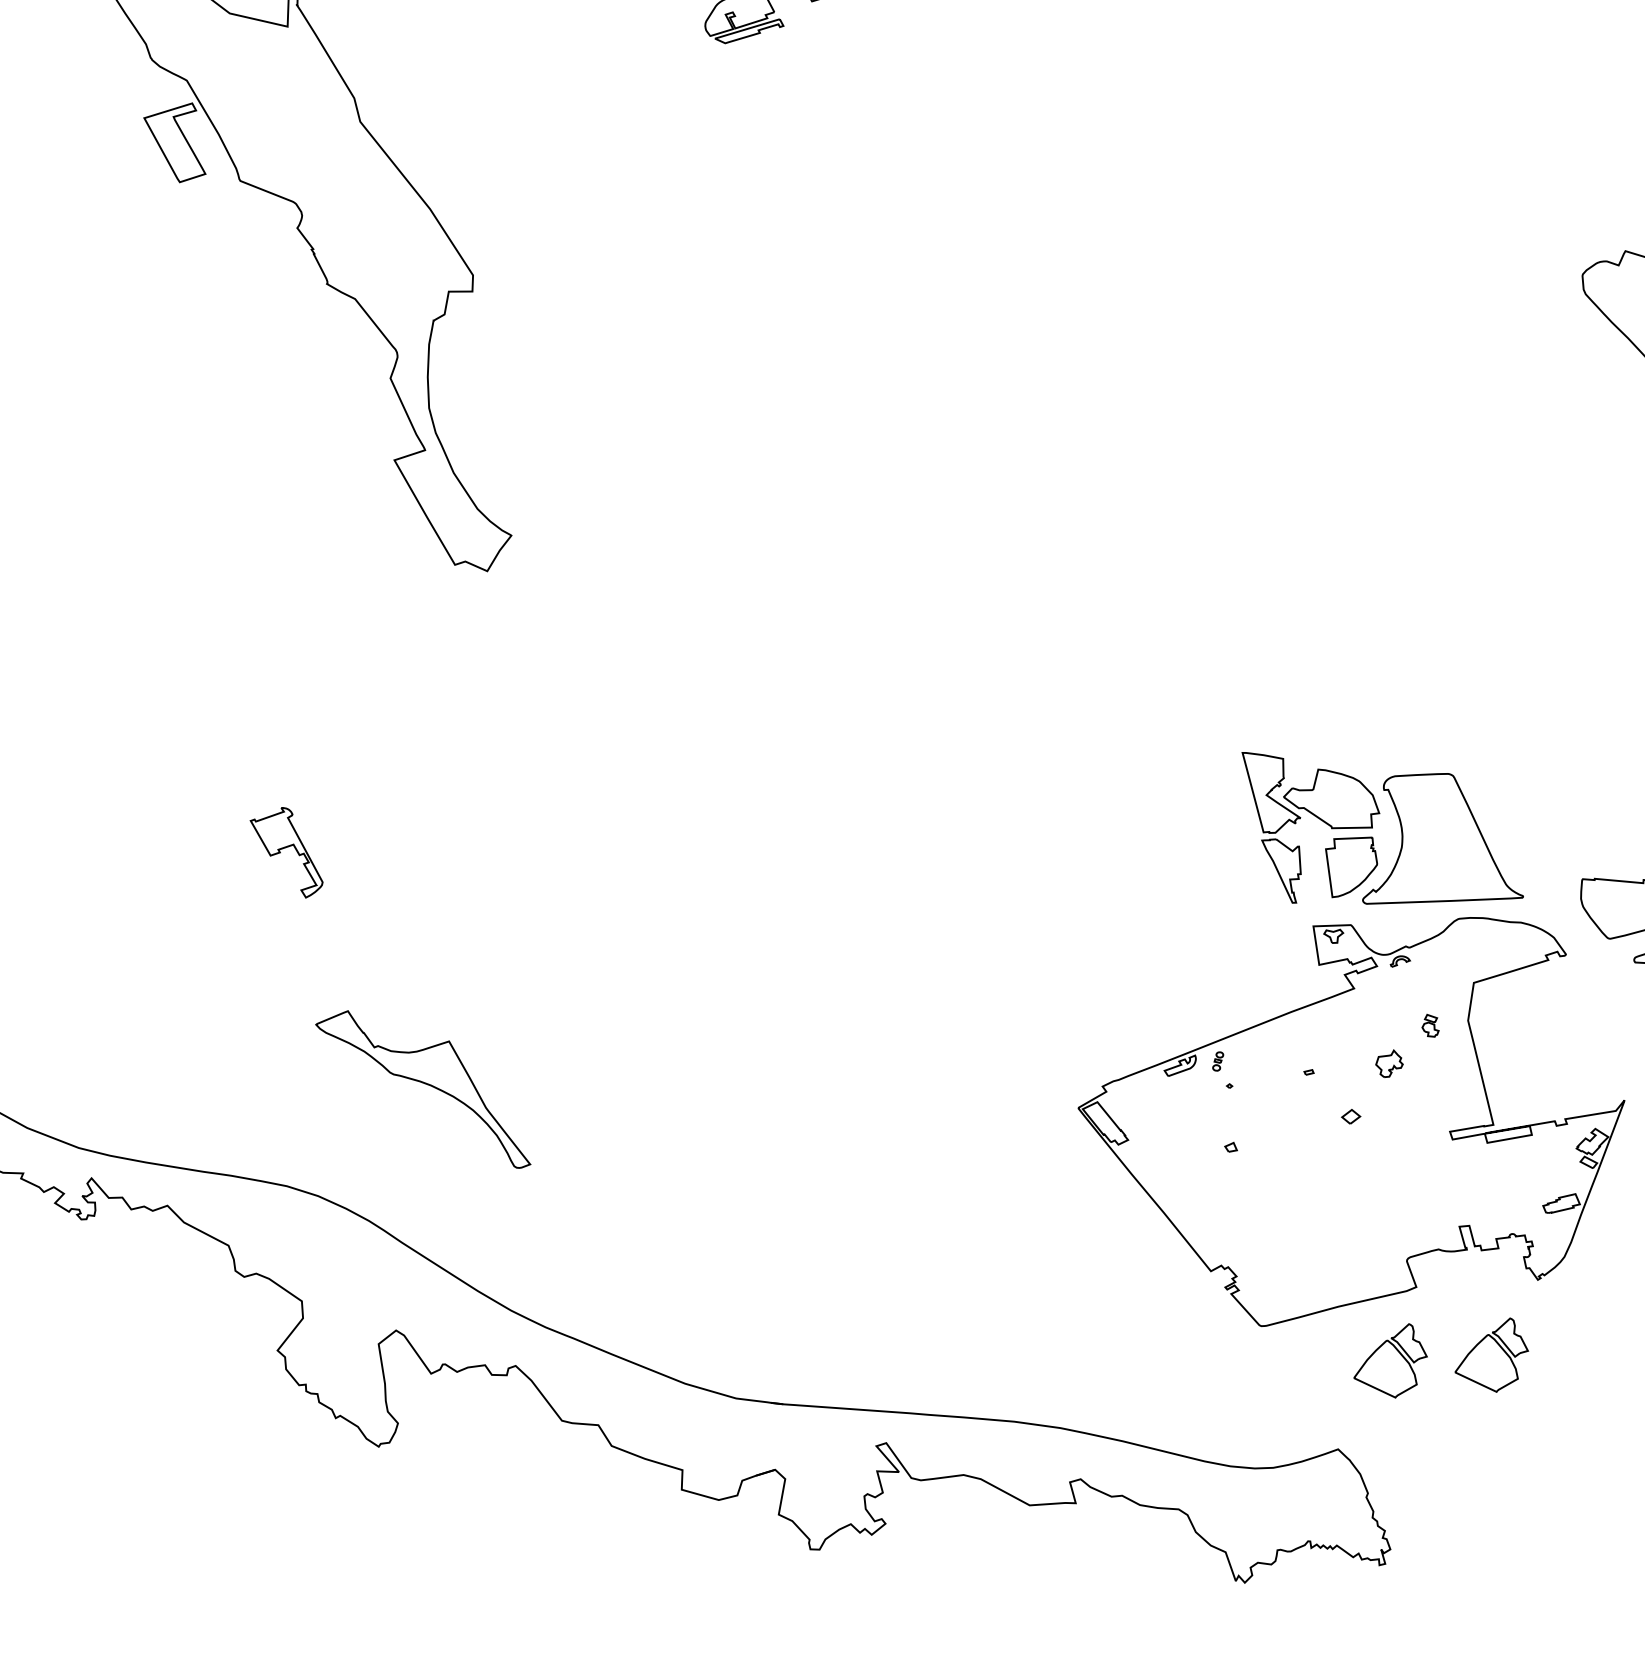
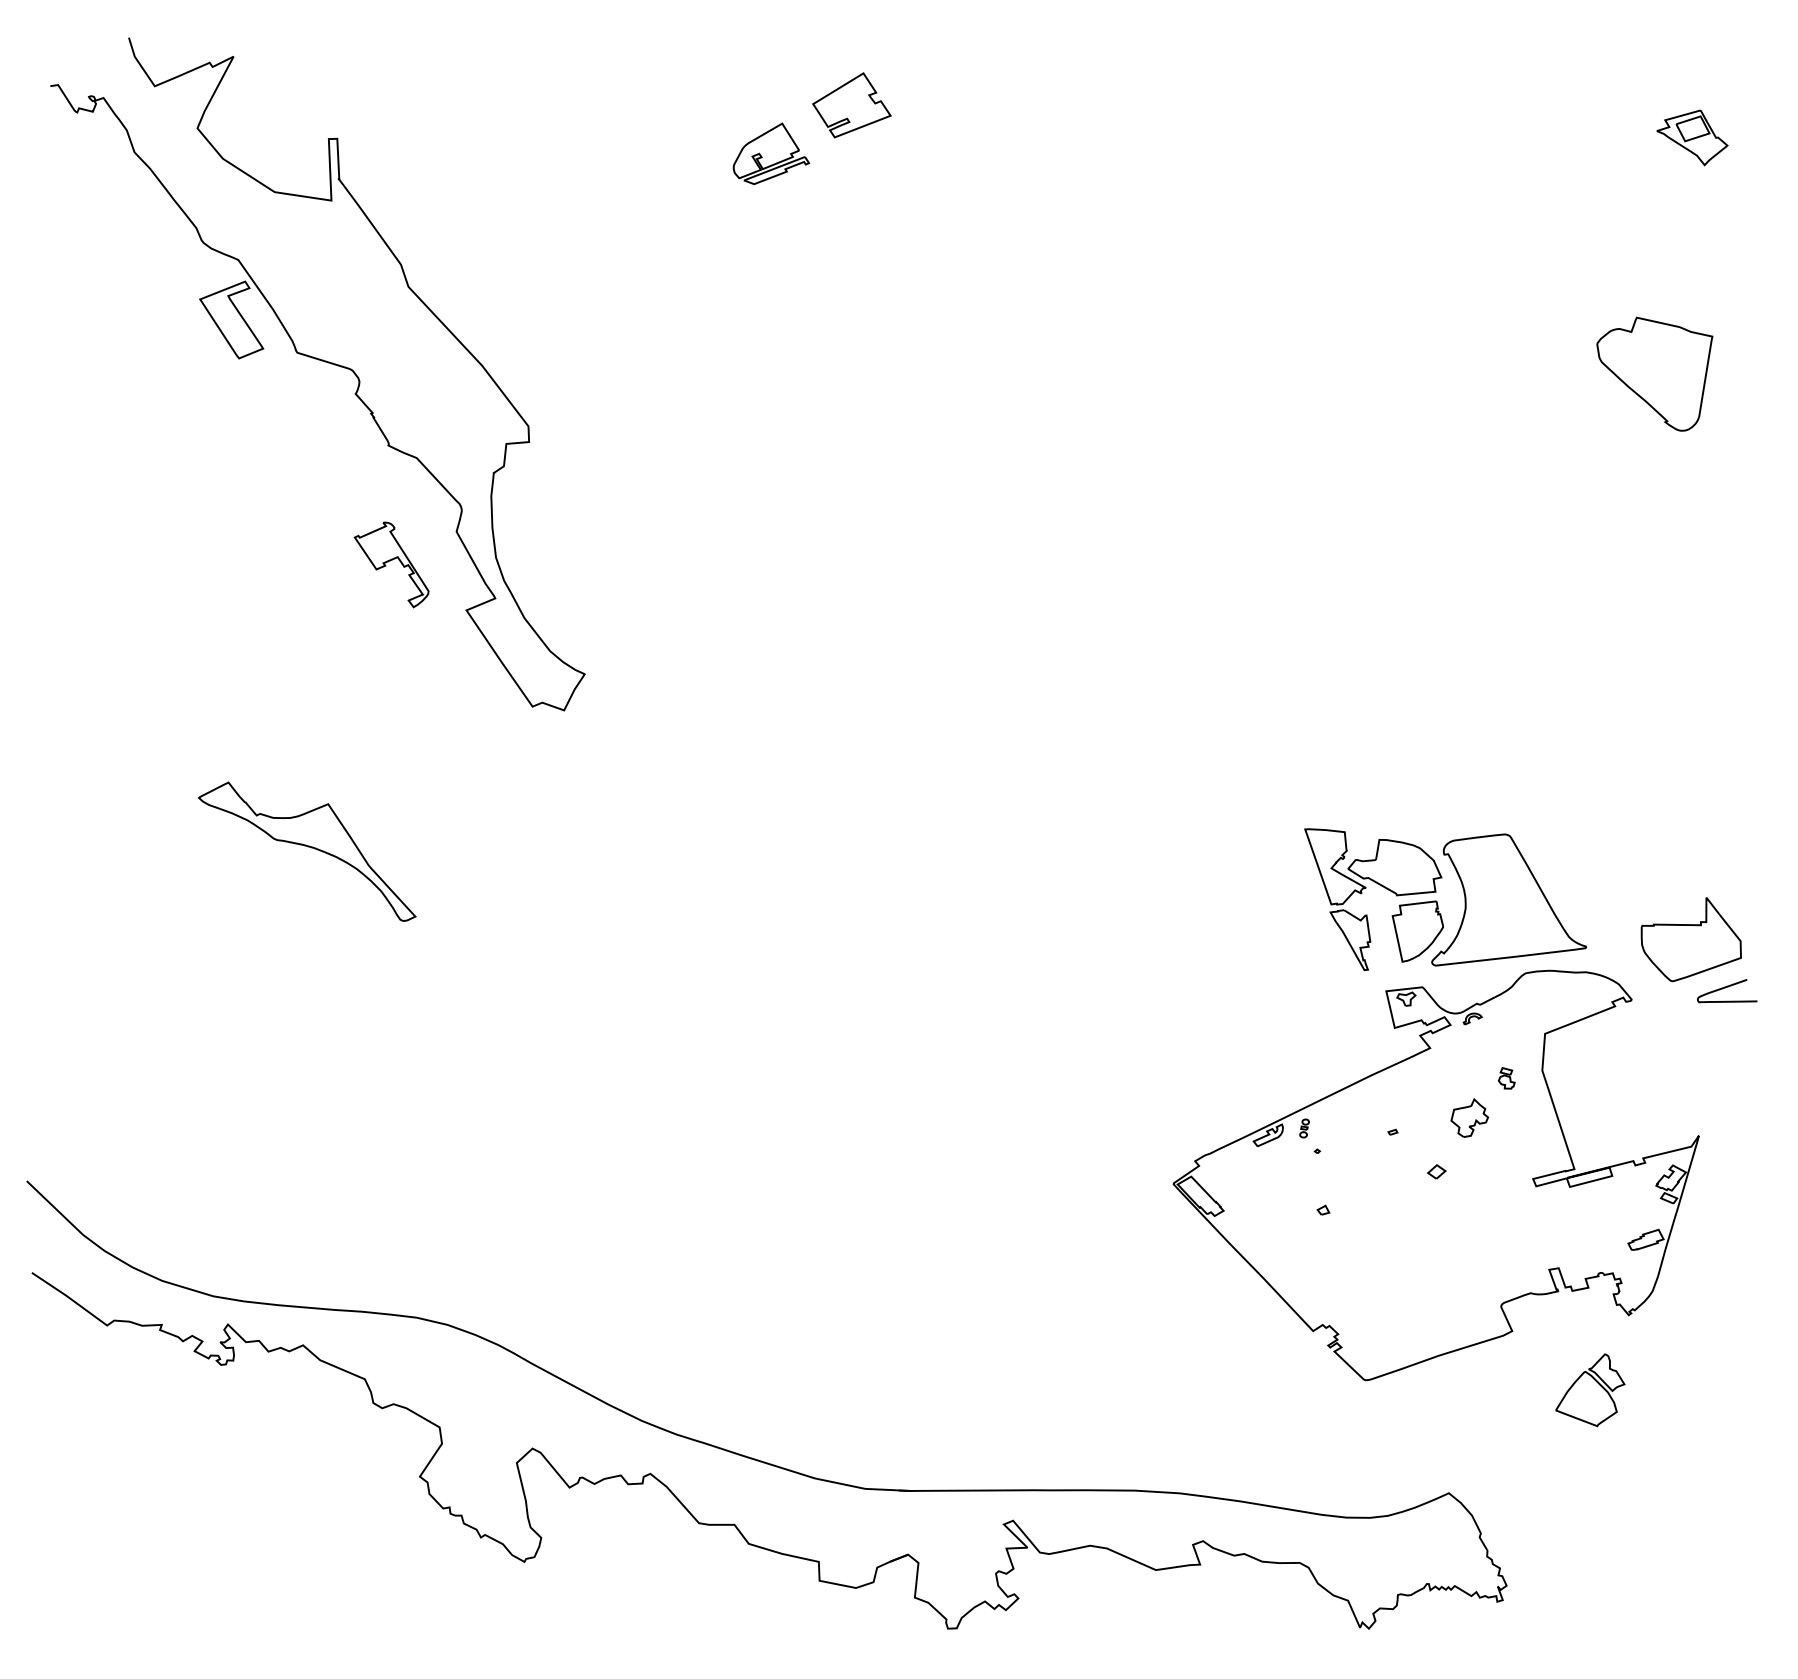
part: (286, 851) -> (391, 564), moved
part: (1389, 1063) -> (1469, 1117), size x1.43
part: (423, 1088) -> (307, 851), moved
part: (1391, 1360) -> (1493, 1403), removed

